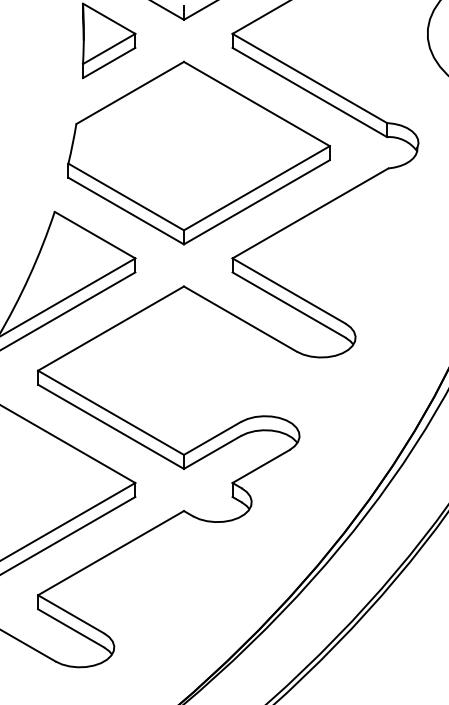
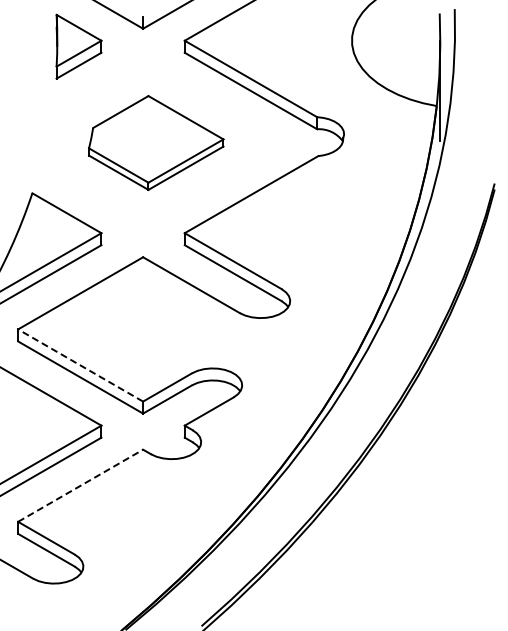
part: (199, 152) -> (156, 142), size x0.6
line: (110, 412) -> (80, 365), solid -> dashed
line: (112, 552) -> (81, 485), solid -> dashed

